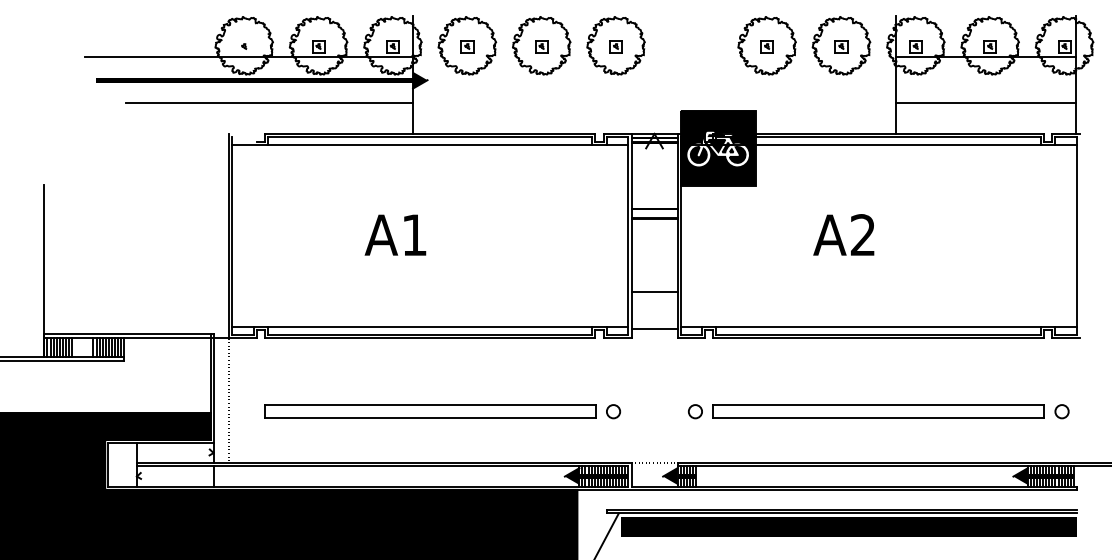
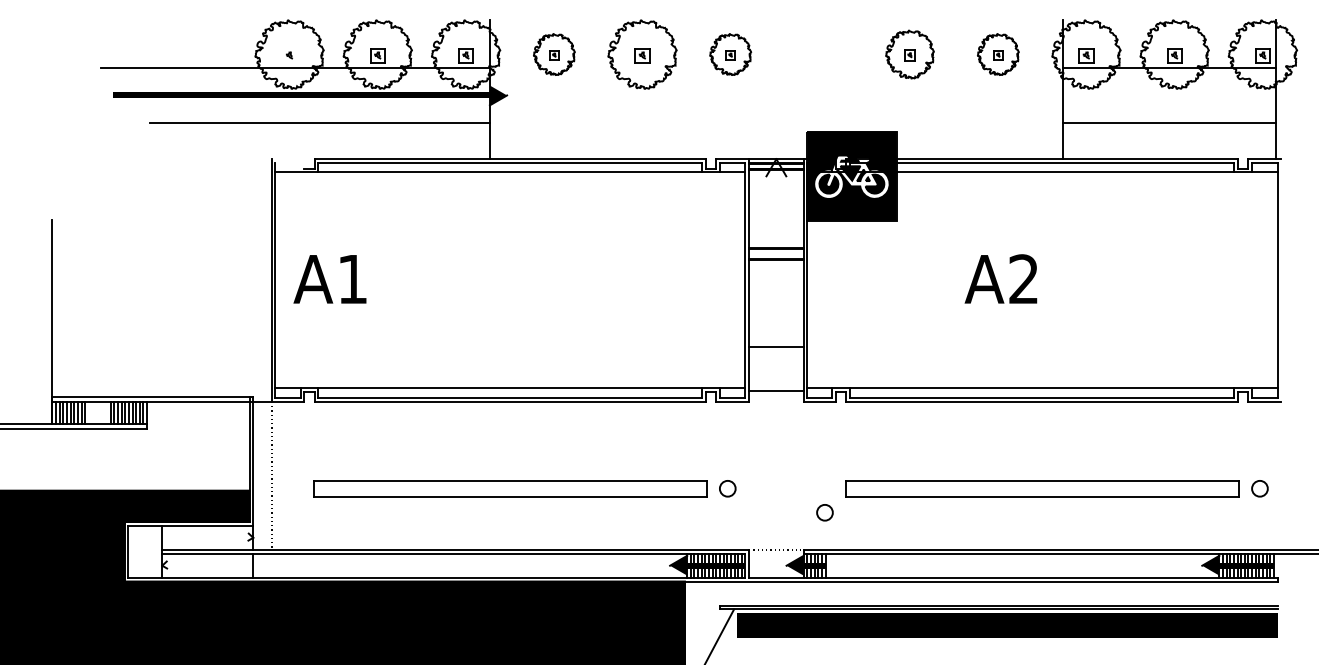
part: (467, 45) -> (554, 54), size x0.6
part: (615, 45) -> (730, 54), size x0.6
part: (766, 45) -> (909, 54), size x0.7
part: (841, 45) -> (998, 54), size x0.6
text: (395, 235) -> (329, 279), moved
circle: (695, 411) -> (824, 512), moved

